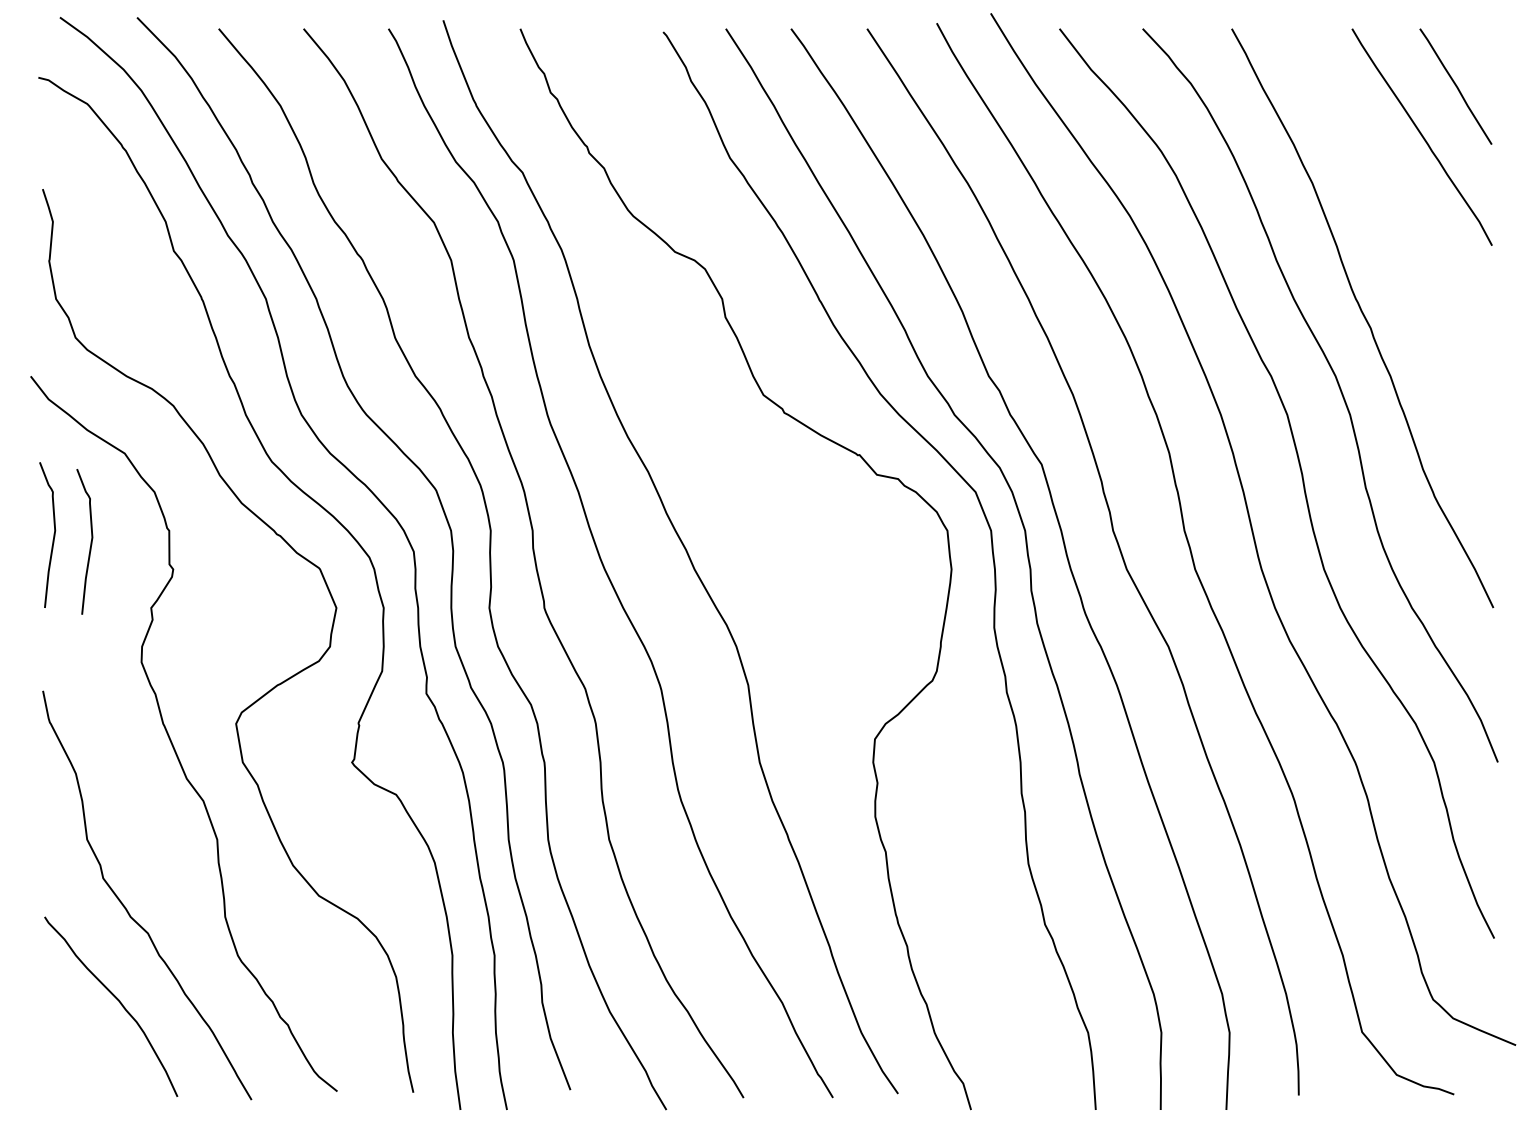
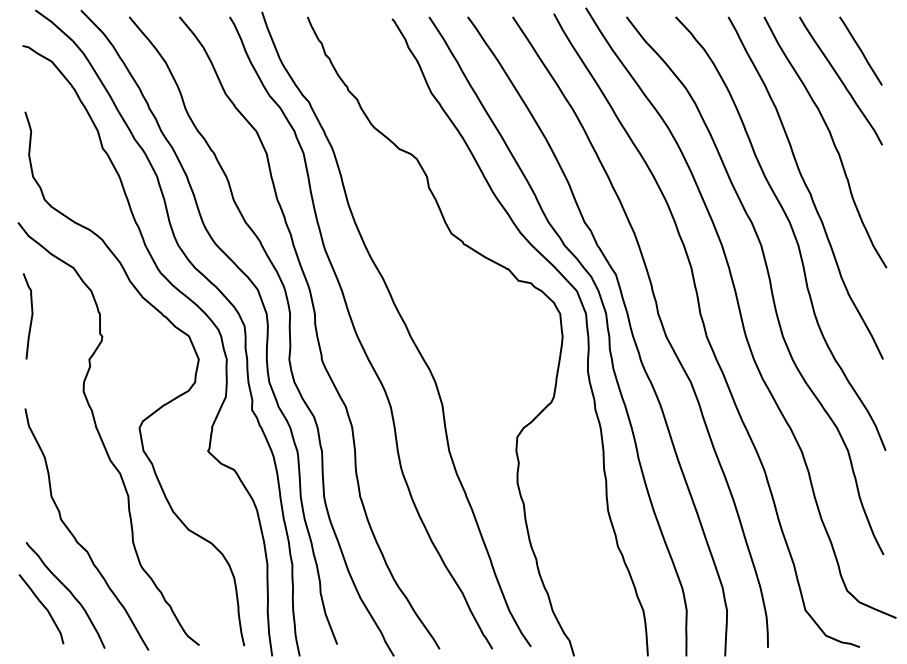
curve: (1406, 236) -> (831, 139), added
curve: (88, 545) -> (52, 322), removed
curve: (73, 1027) -> (43, 607), added

